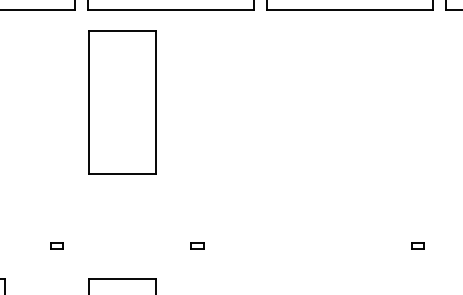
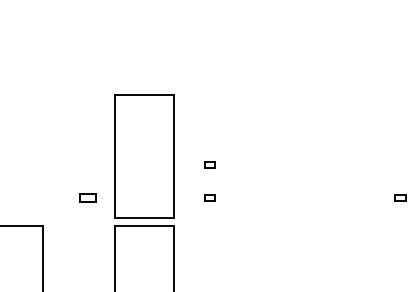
part: (122, 102) -> (144, 156), moved
part: (197, 207) -> (209, 164), added
part: (56, 245) -> (87, 197), size x1.4

